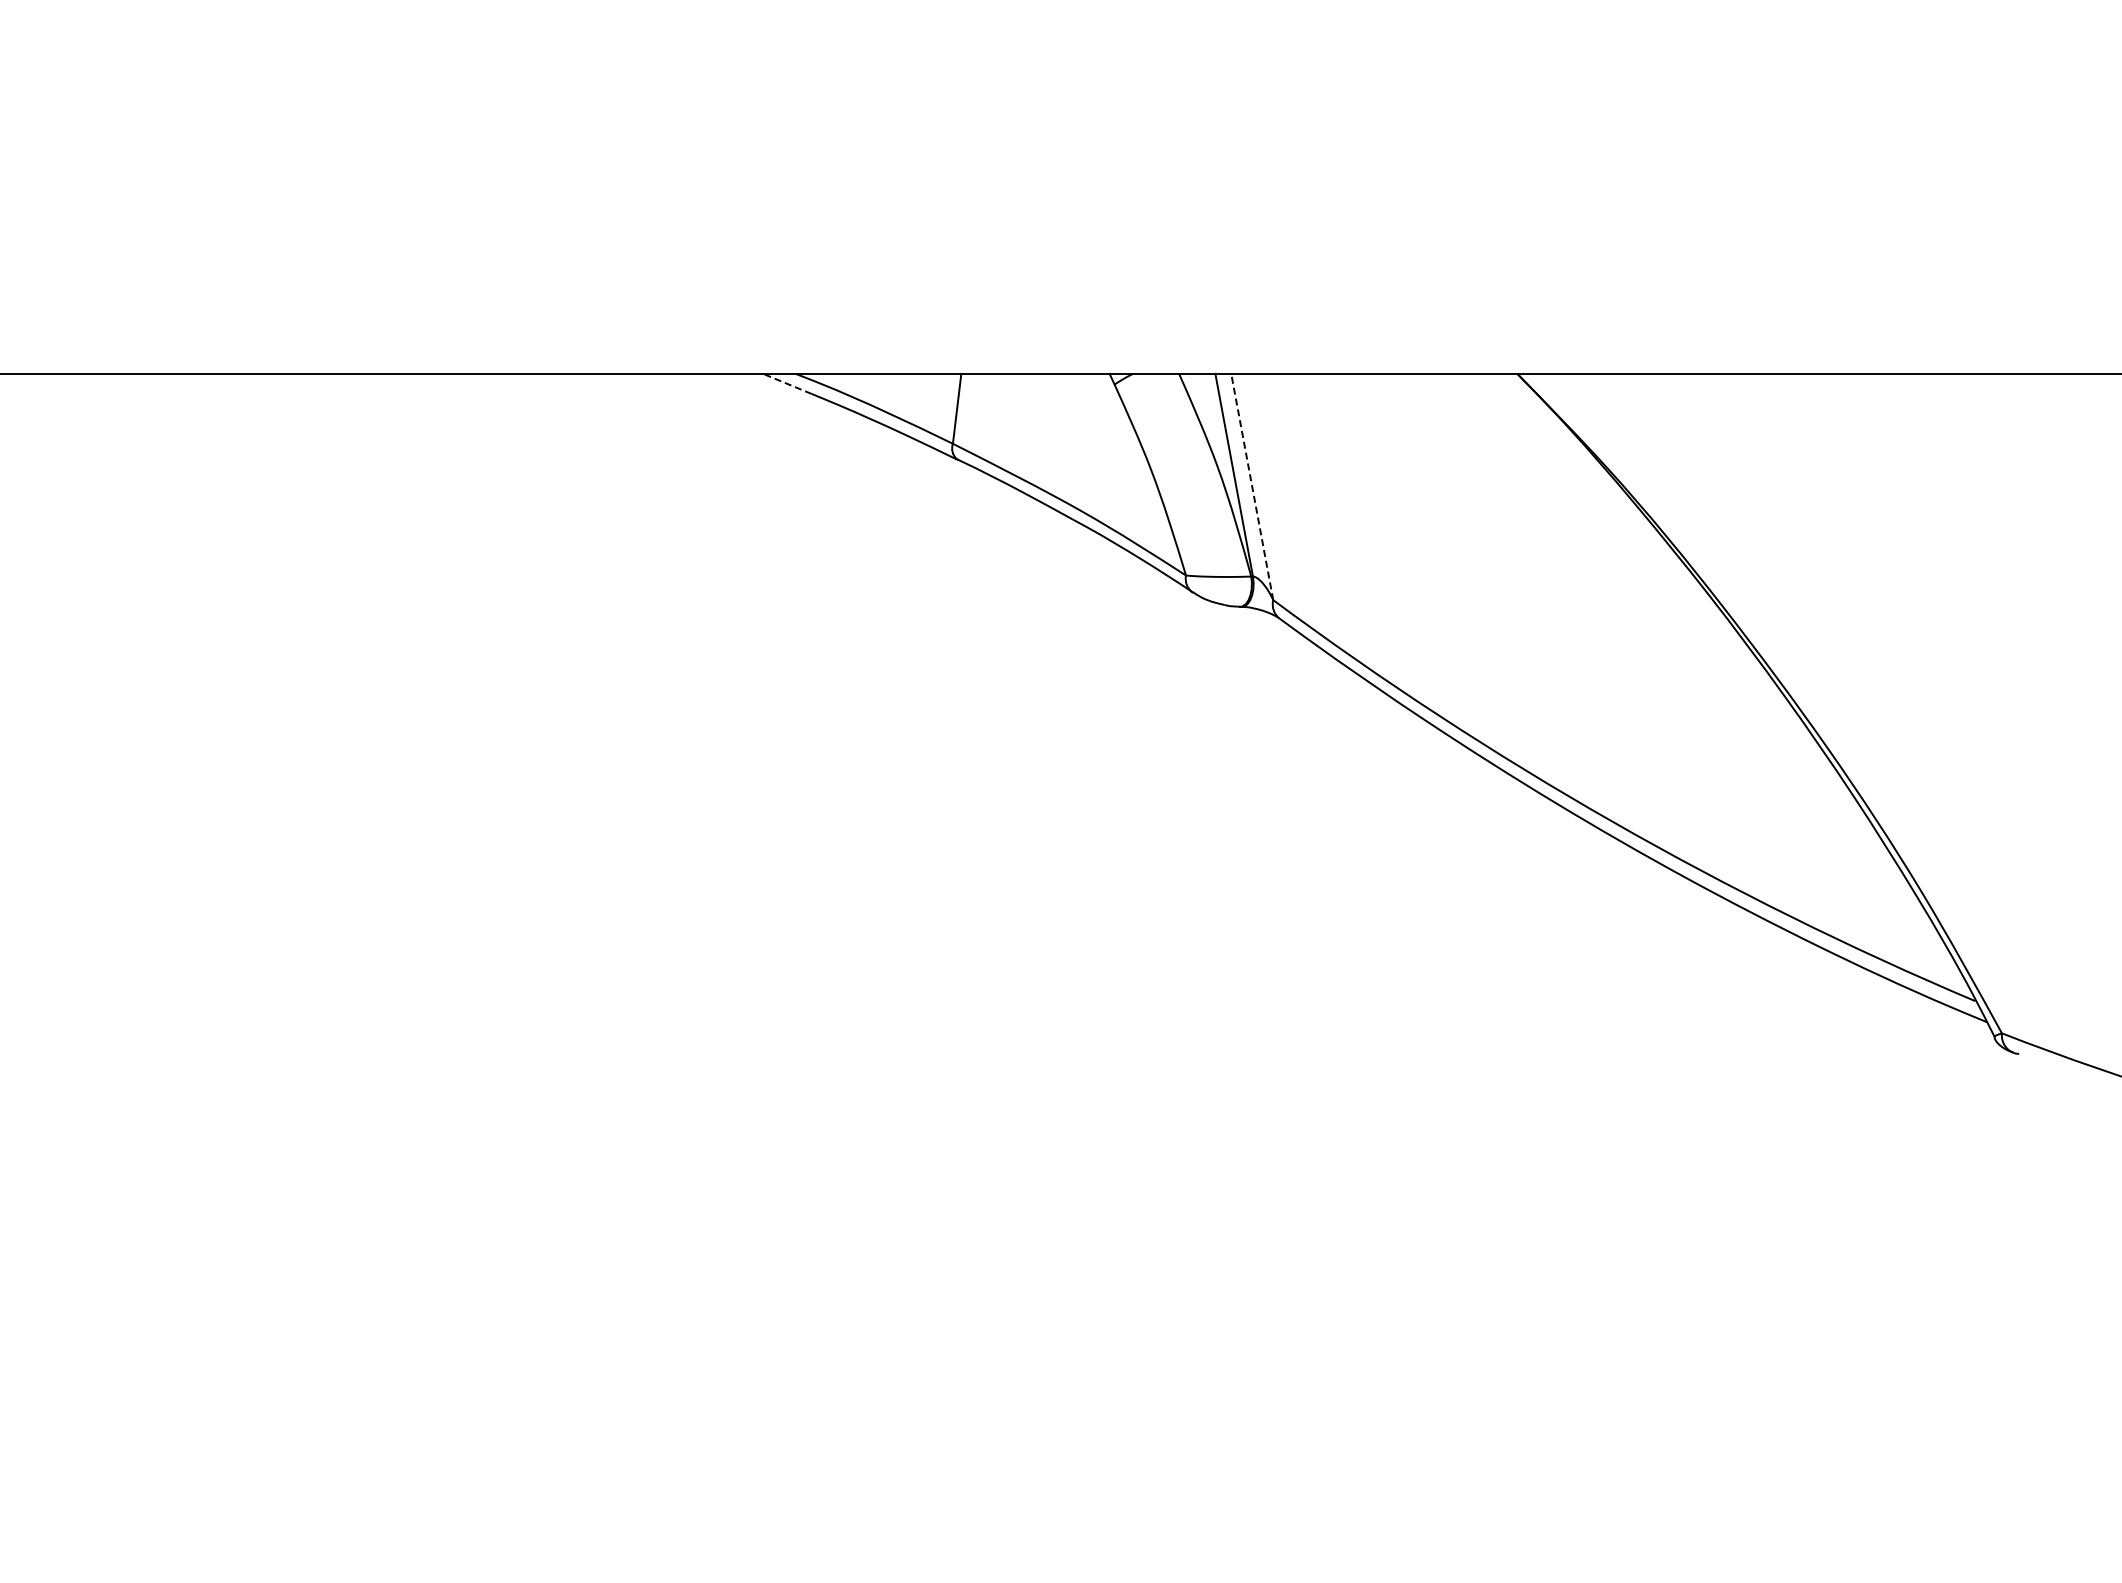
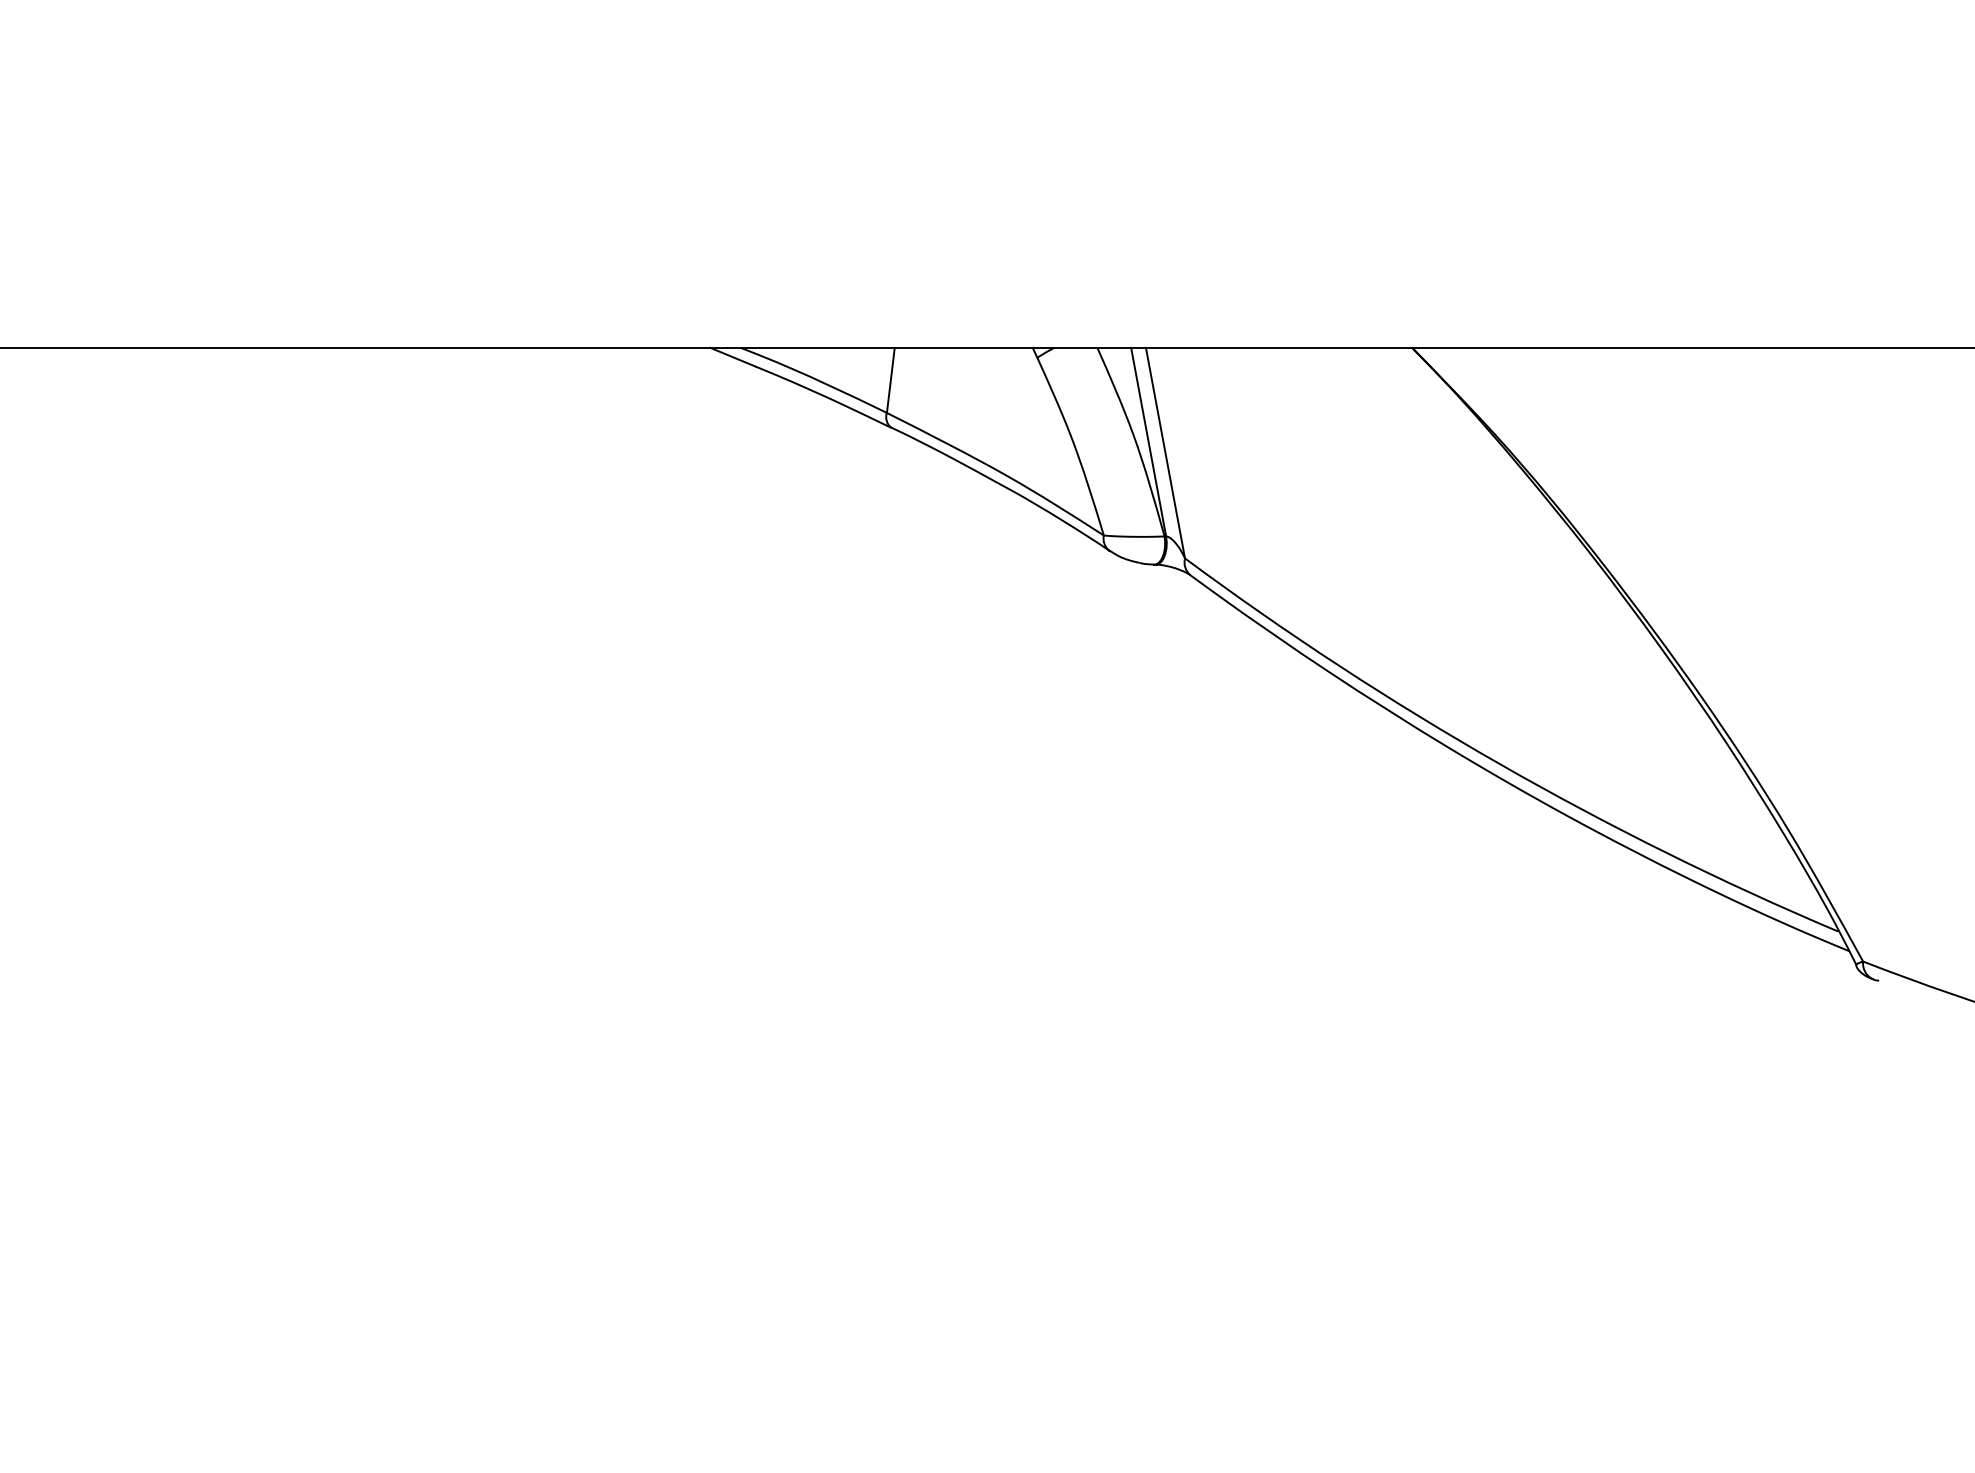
line: (787, 383) -> (732, 356), dashed -> solid
line: (1252, 486) -> (1165, 452), dashed -> solid

